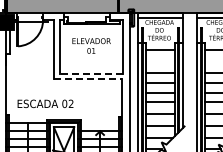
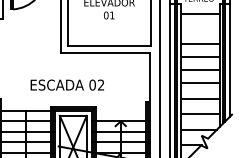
line: (91, 73) -> (109, 45), dashed -> solid
line: (88, 79) -> (105, 53), dashed -> solid
text: (45, 103) -> (67, 84), moved

